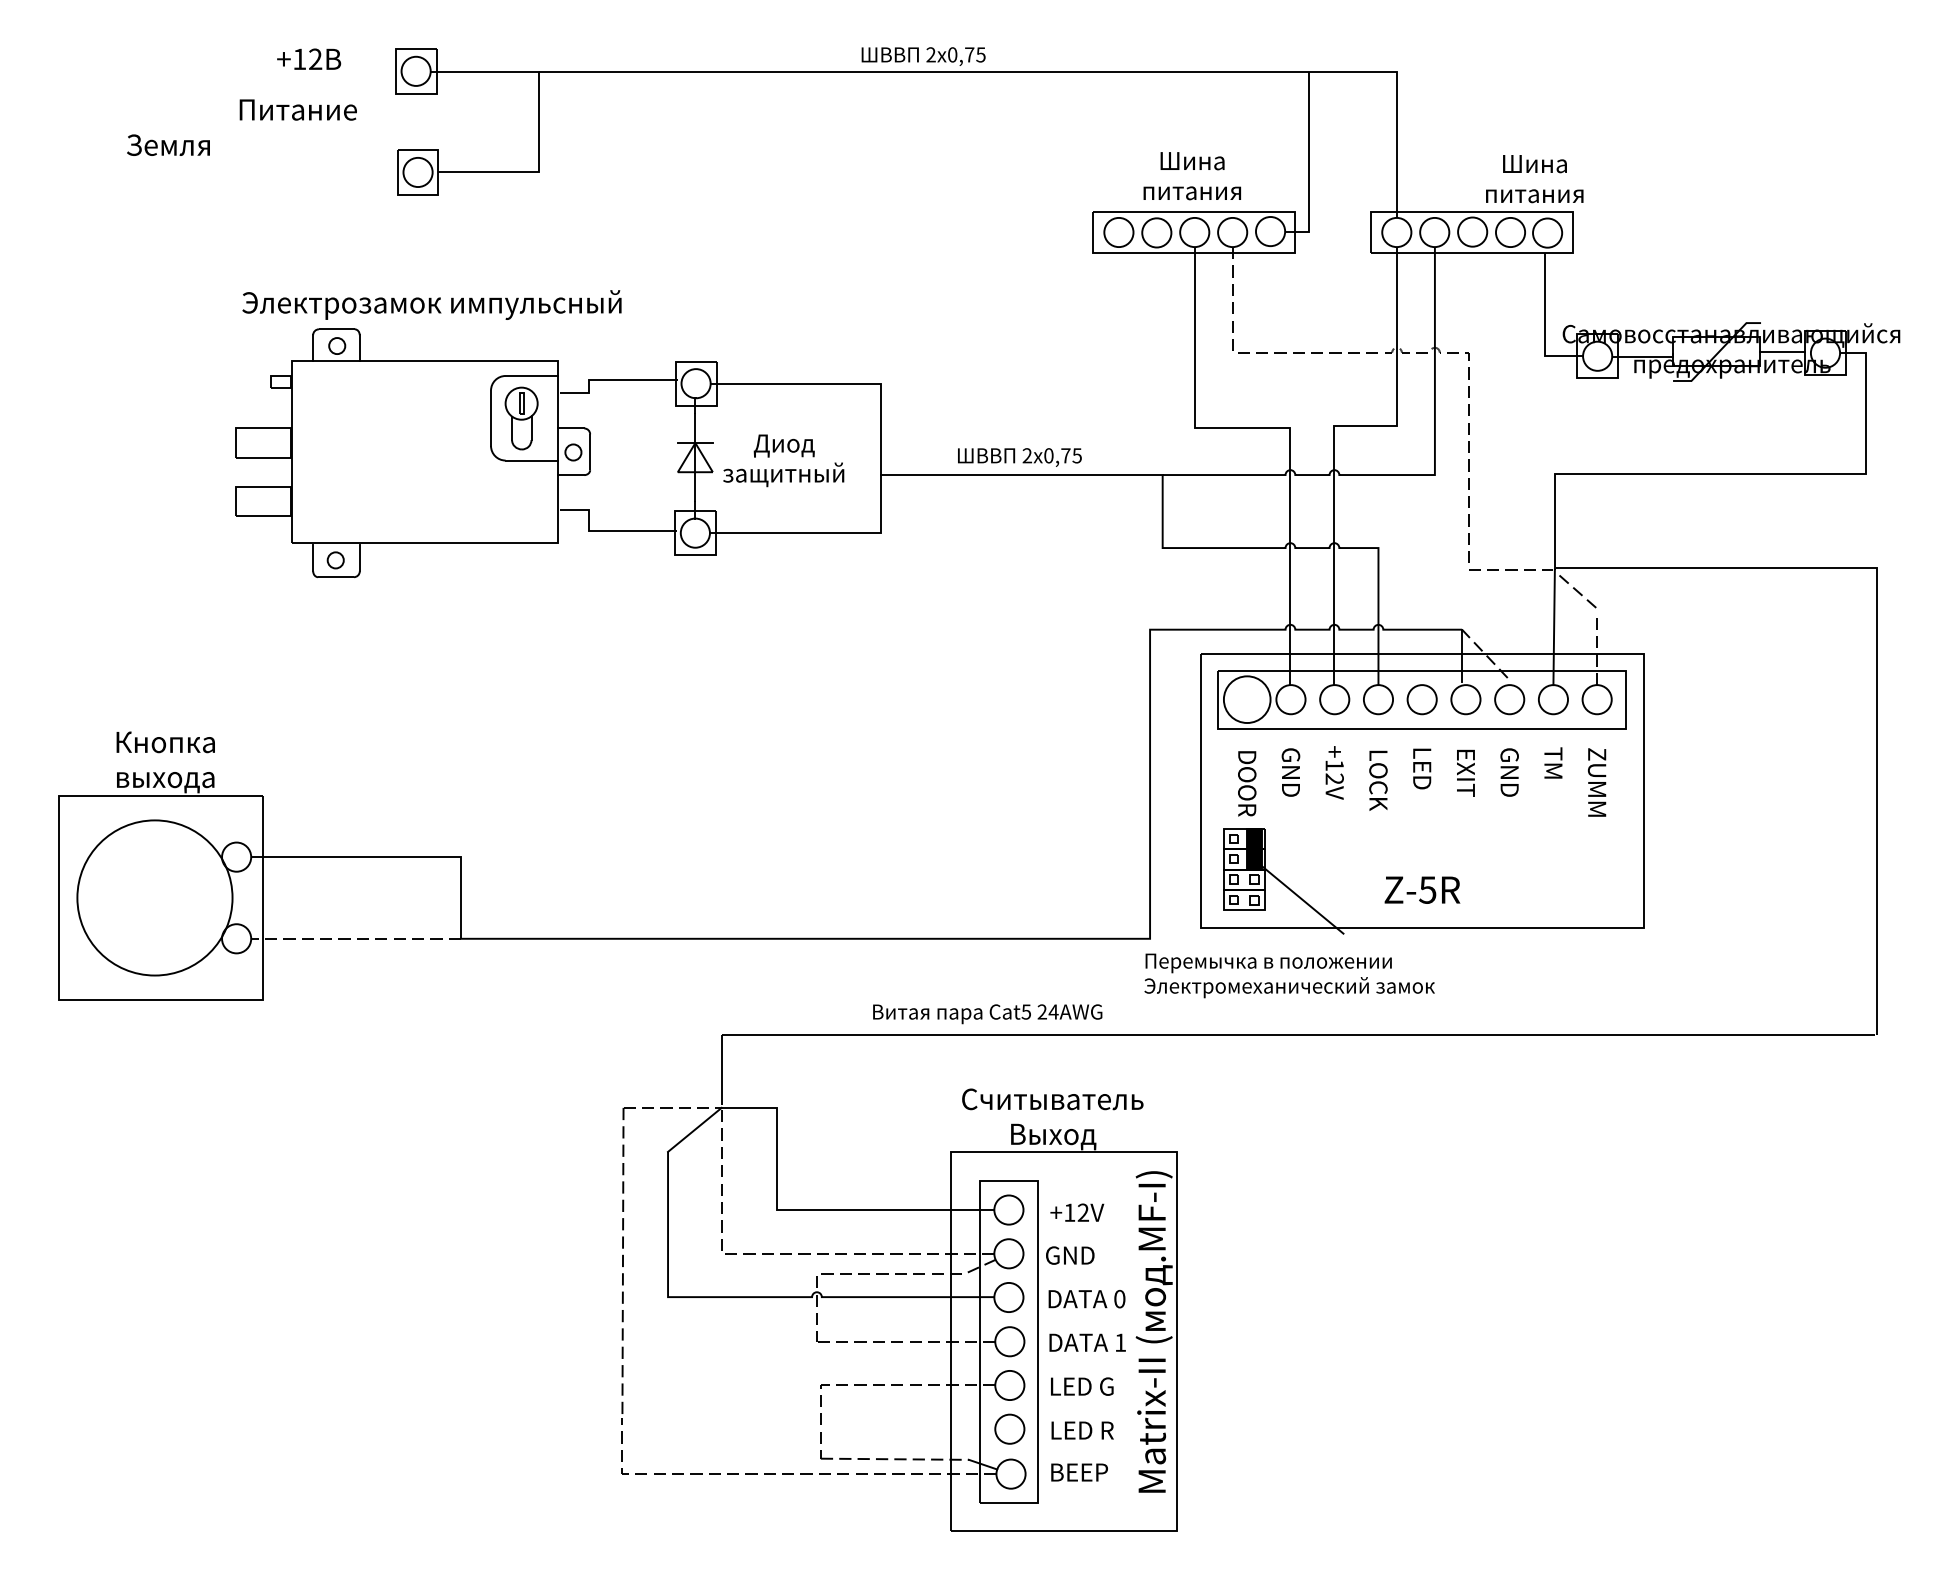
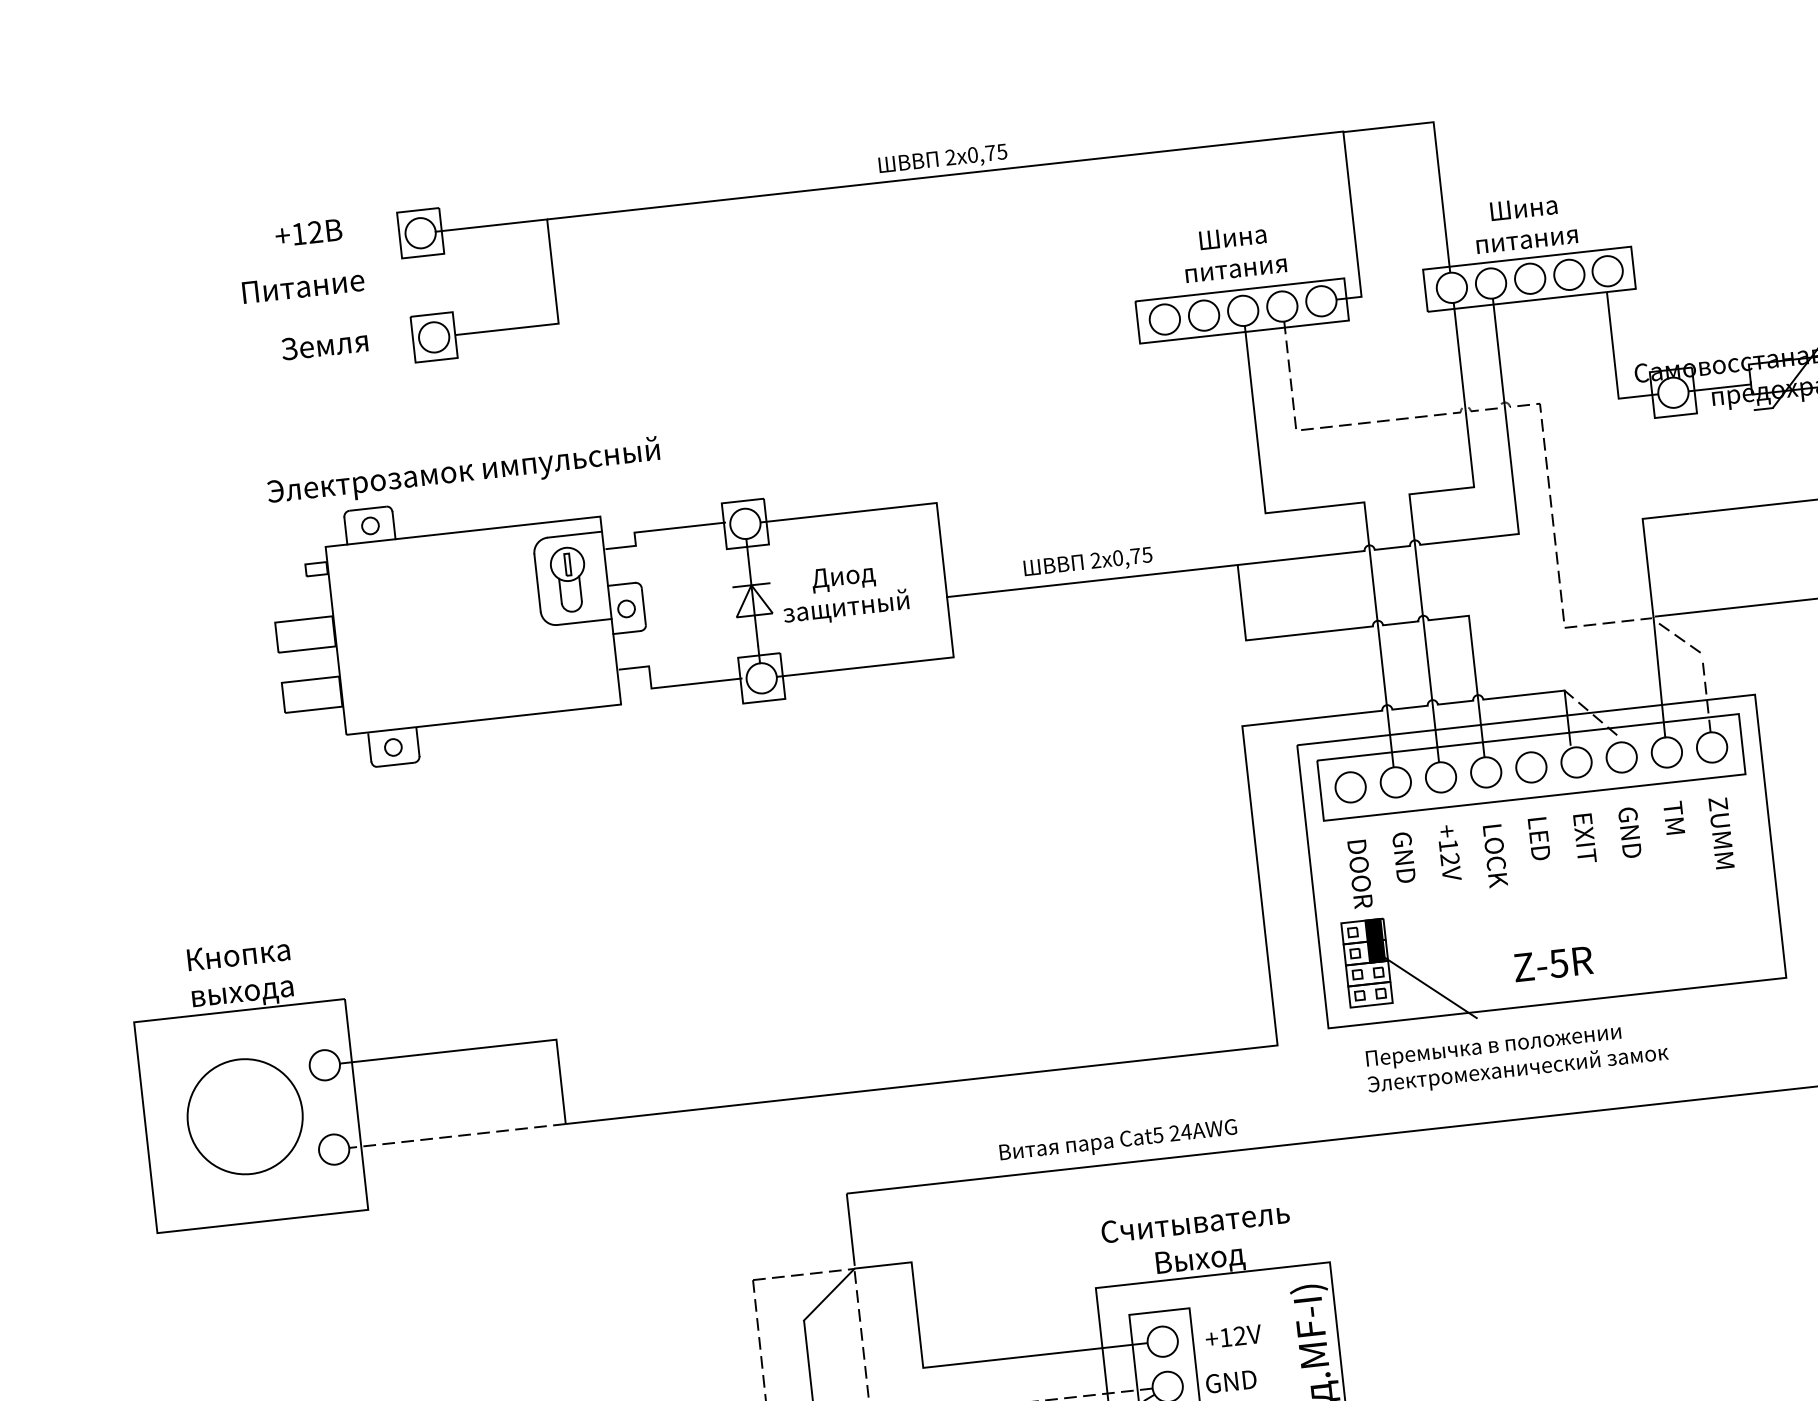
text: (168, 144) -> (324, 344), moved
text: (1534, 179) -> (1525, 224), moved
circle: (1246, 699) -> (1349, 787), size x0.62
circle: (154, 897) -> (244, 1116), size x0.71
text: (1289, 975) -> (1516, 1057), moved

